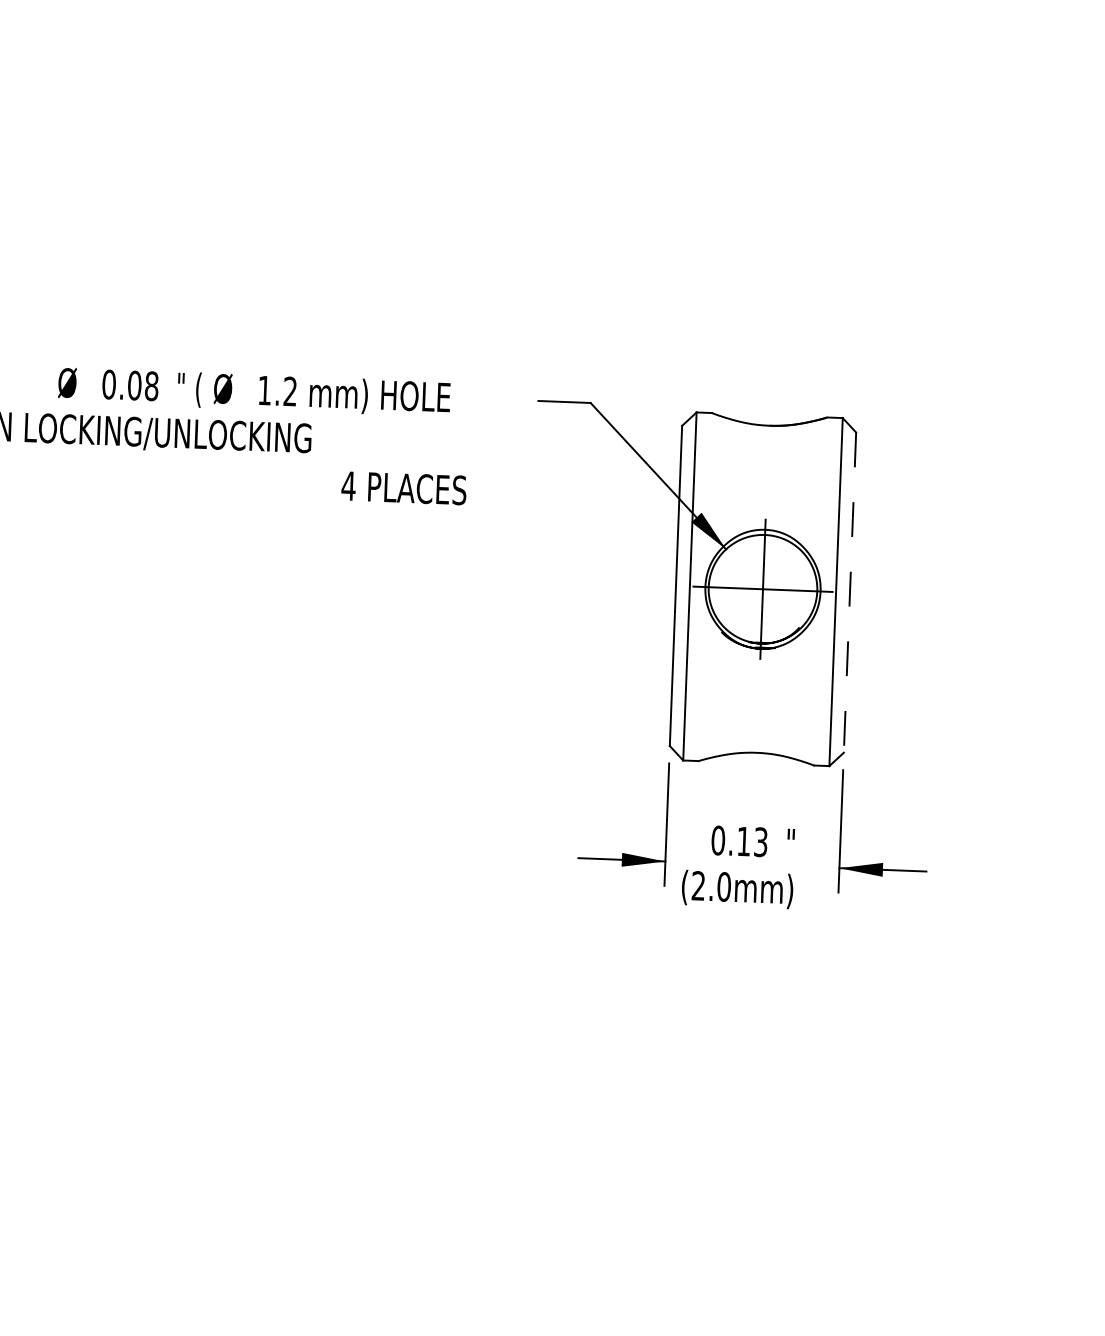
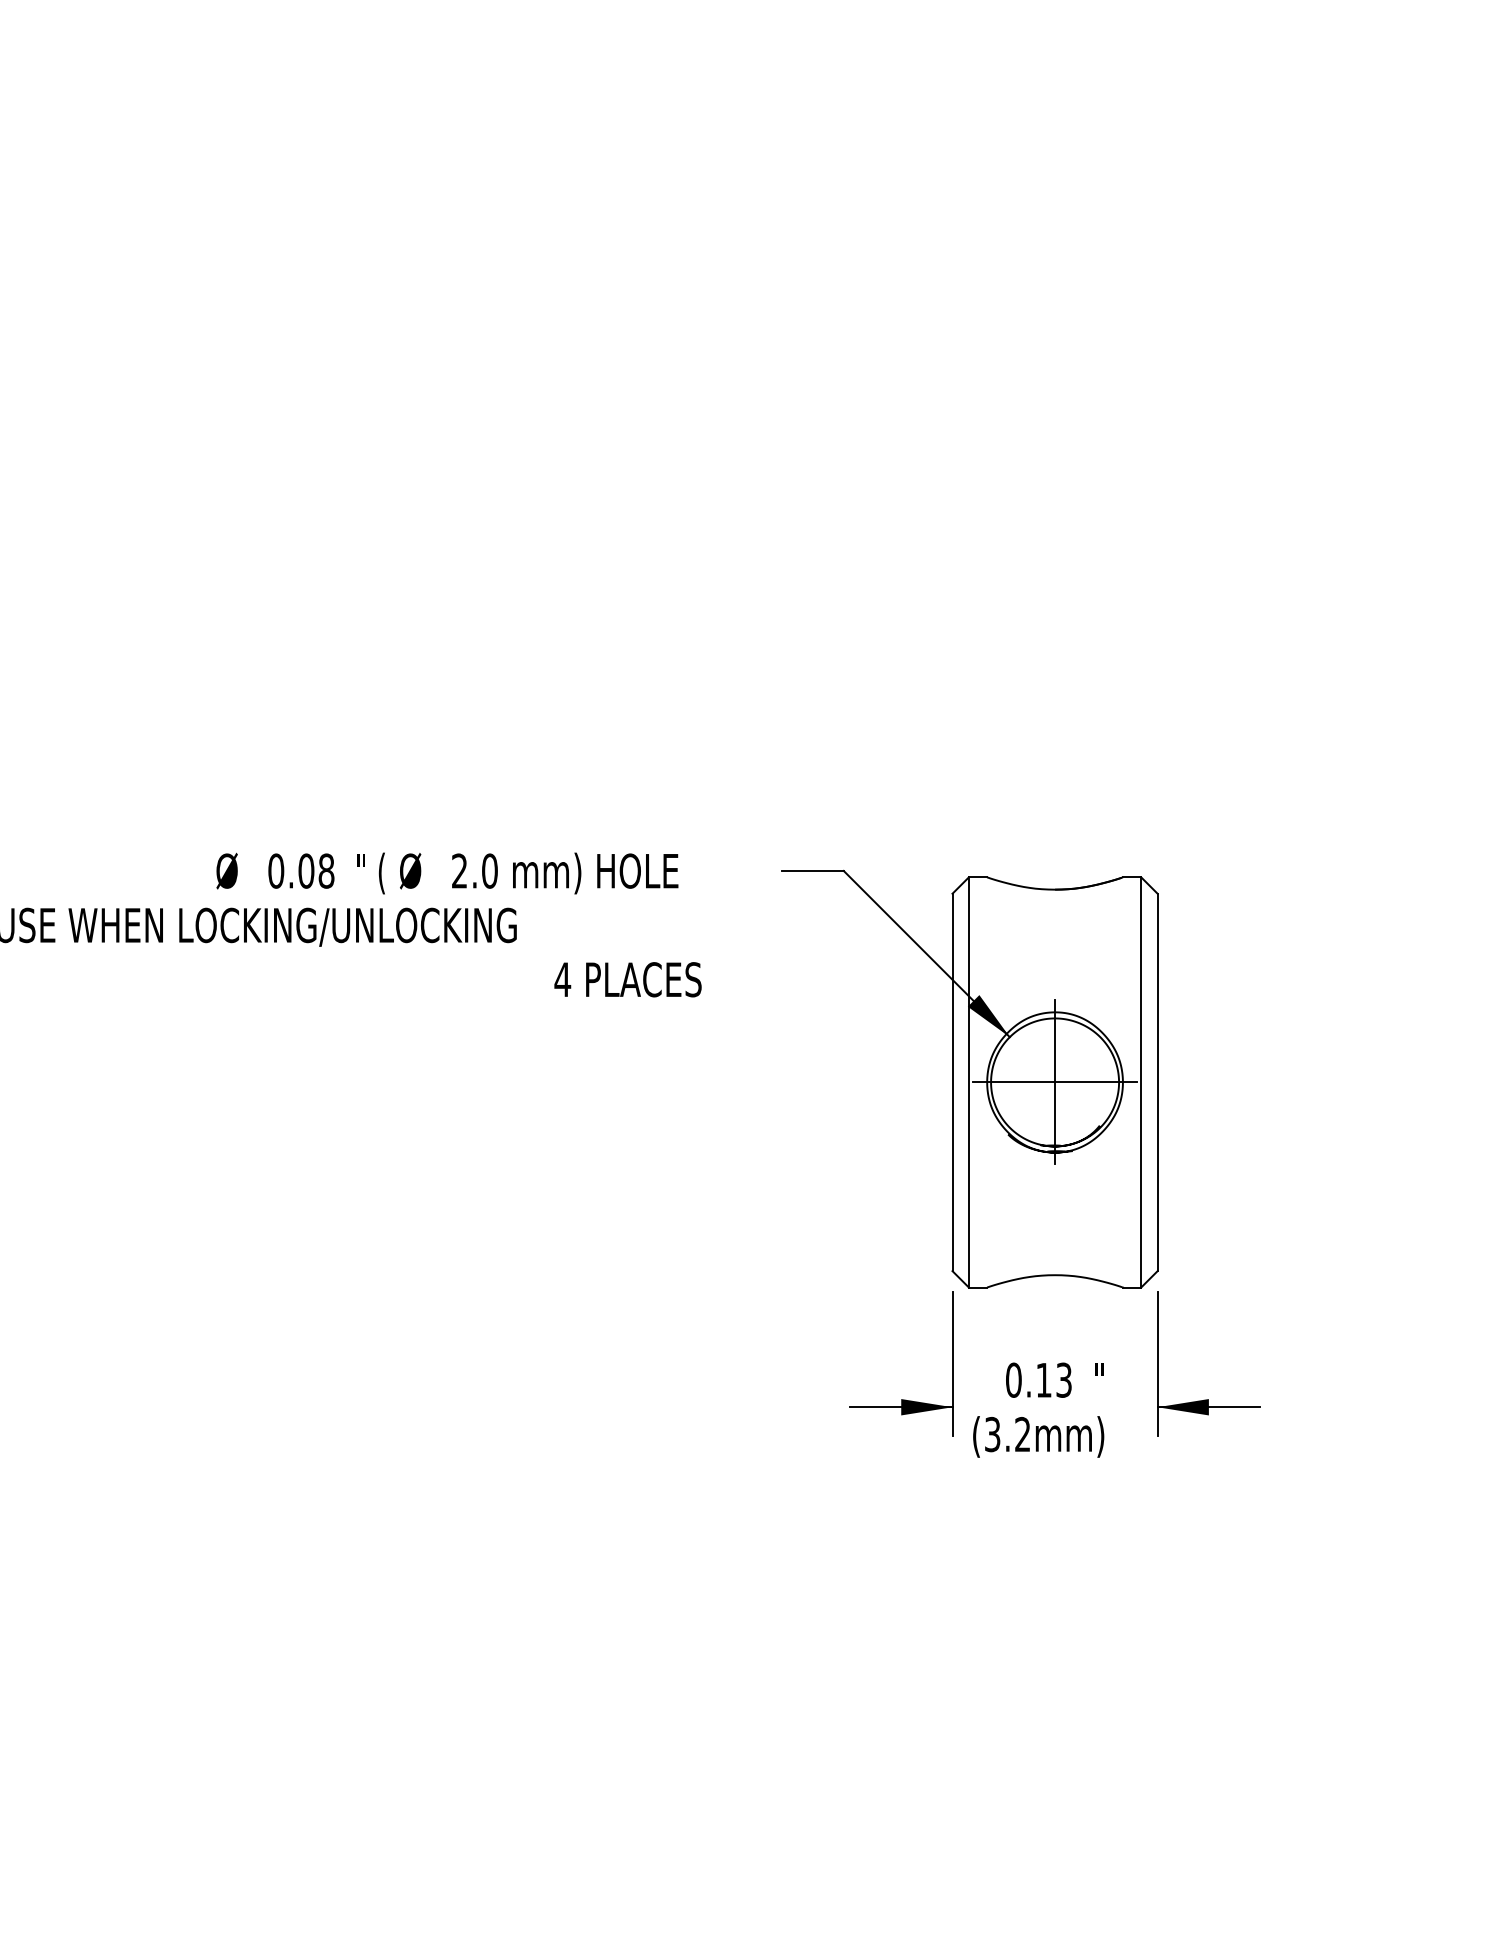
text: (277, 390) -> (474, 870), 1.2 -> 2.0
line: (849, 592) -> (1157, 1082), dashed -> solid
text: (711, 886) -> (1007, 1434), (2.0mm) -> (3.2mm)

